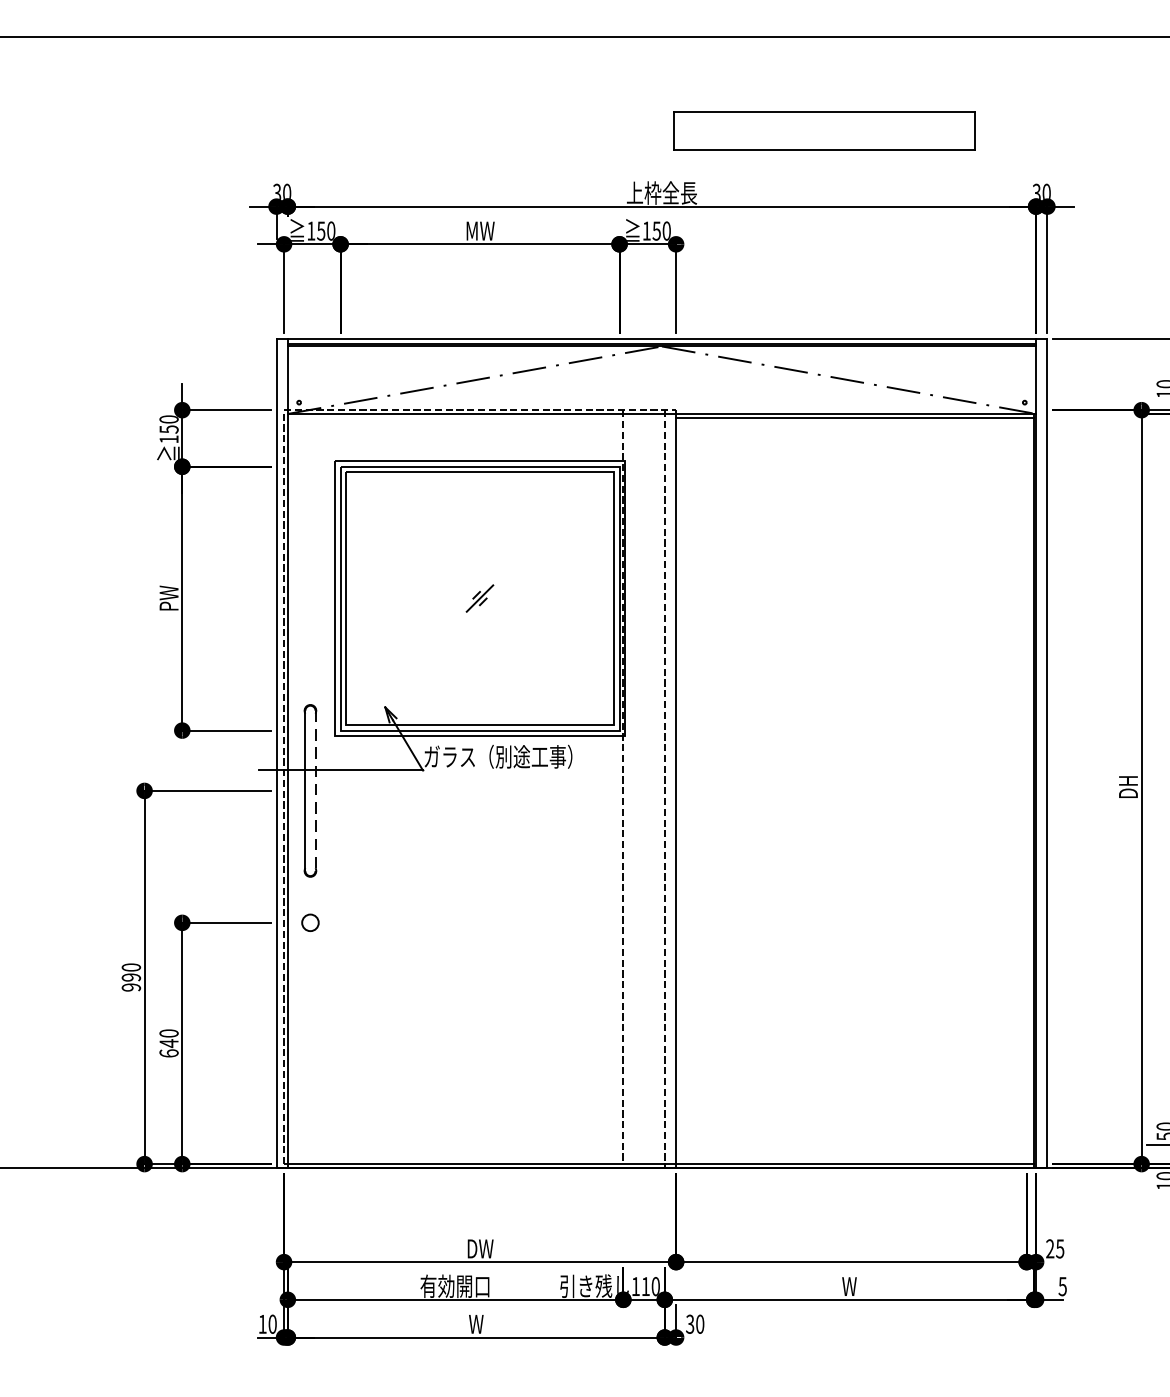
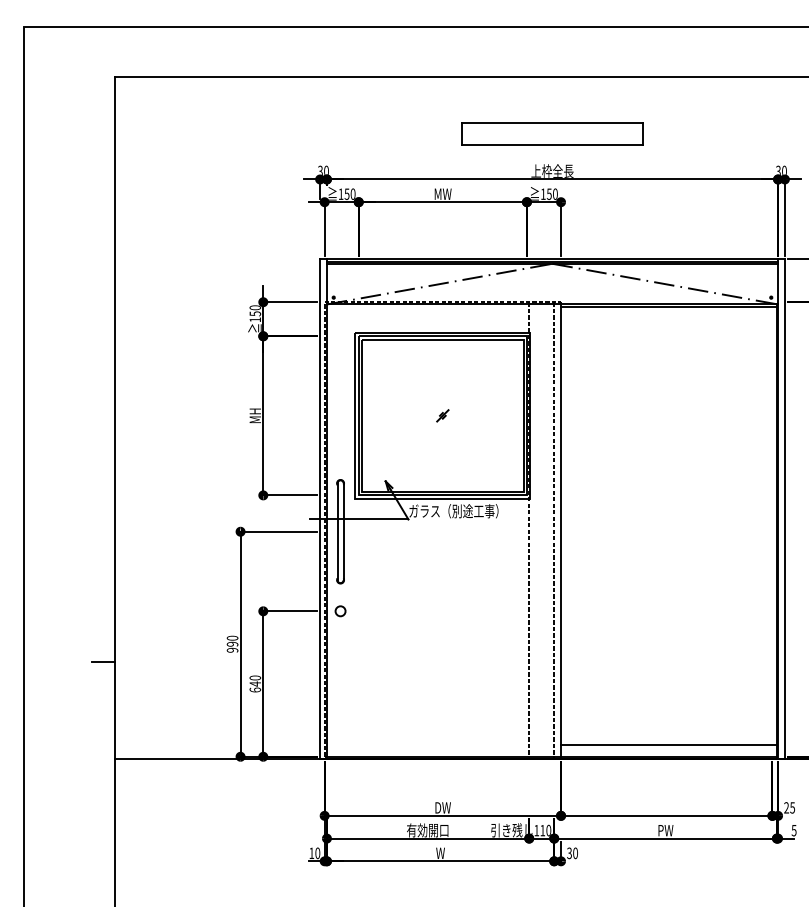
part: (824, 130) -> (552, 133), moved
text: (167, 598) -> (254, 415), PW -> MH
part: (479, 598) -> (442, 415), size x0.71
line: (315, 792) -> (343, 532), dashed -> solid
line: (854, 1145) -> (668, 745), added
text: (849, 1286) -> (665, 830), W -> PW

